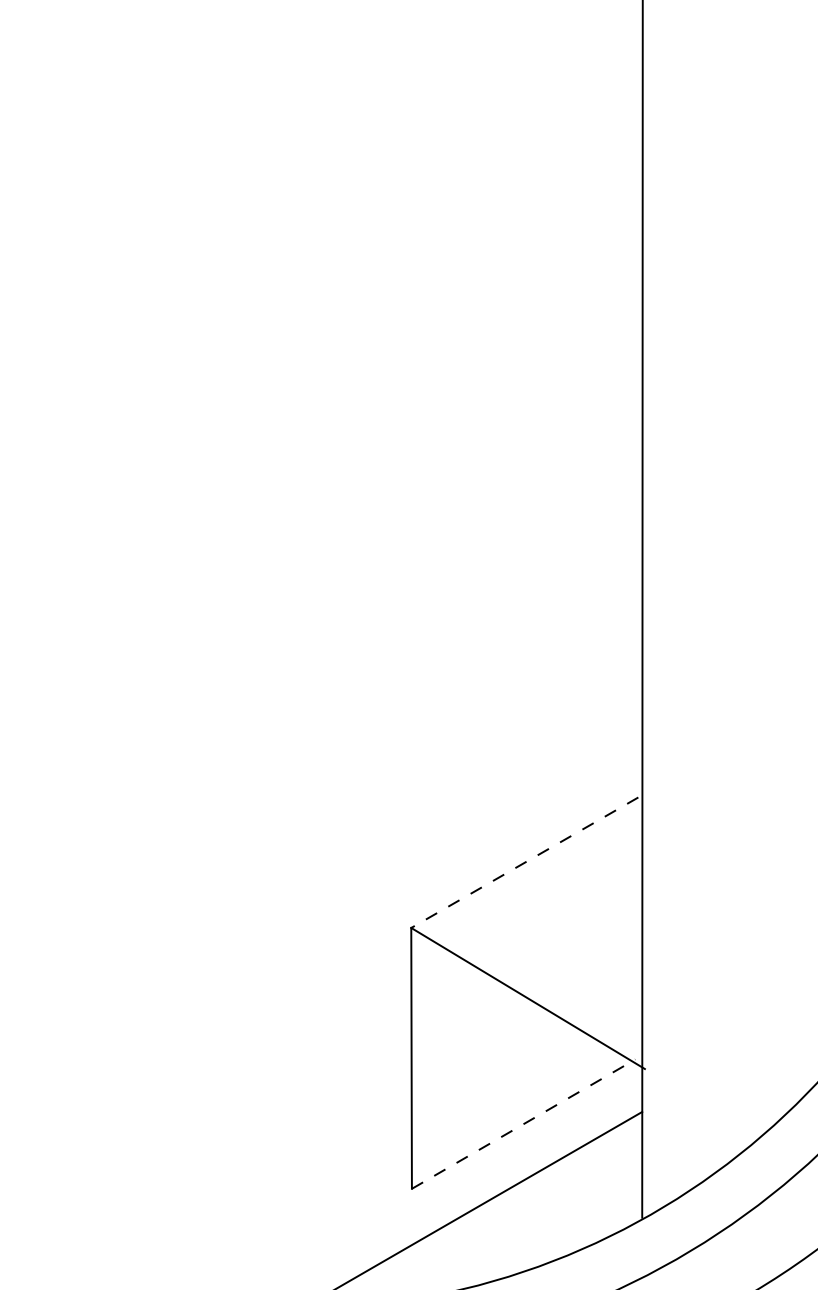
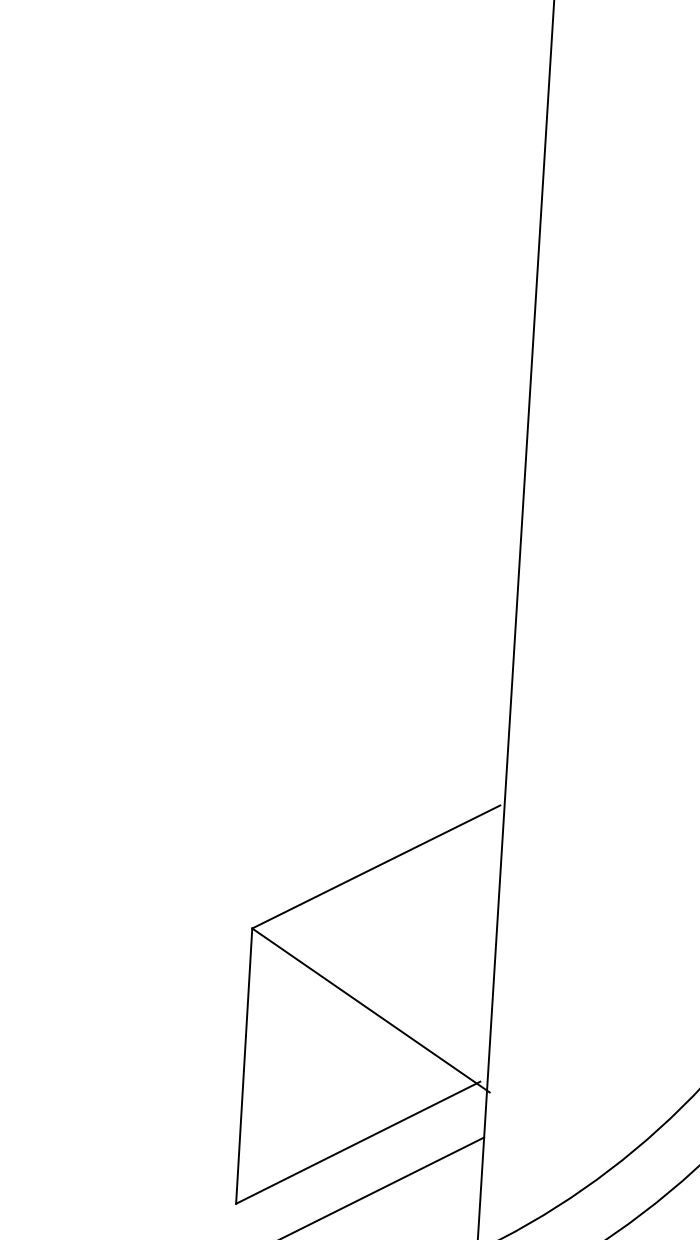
line: (524, 862) -> (375, 866), dashed -> solid
line: (524, 1123) -> (359, 1142), dashed -> solid

